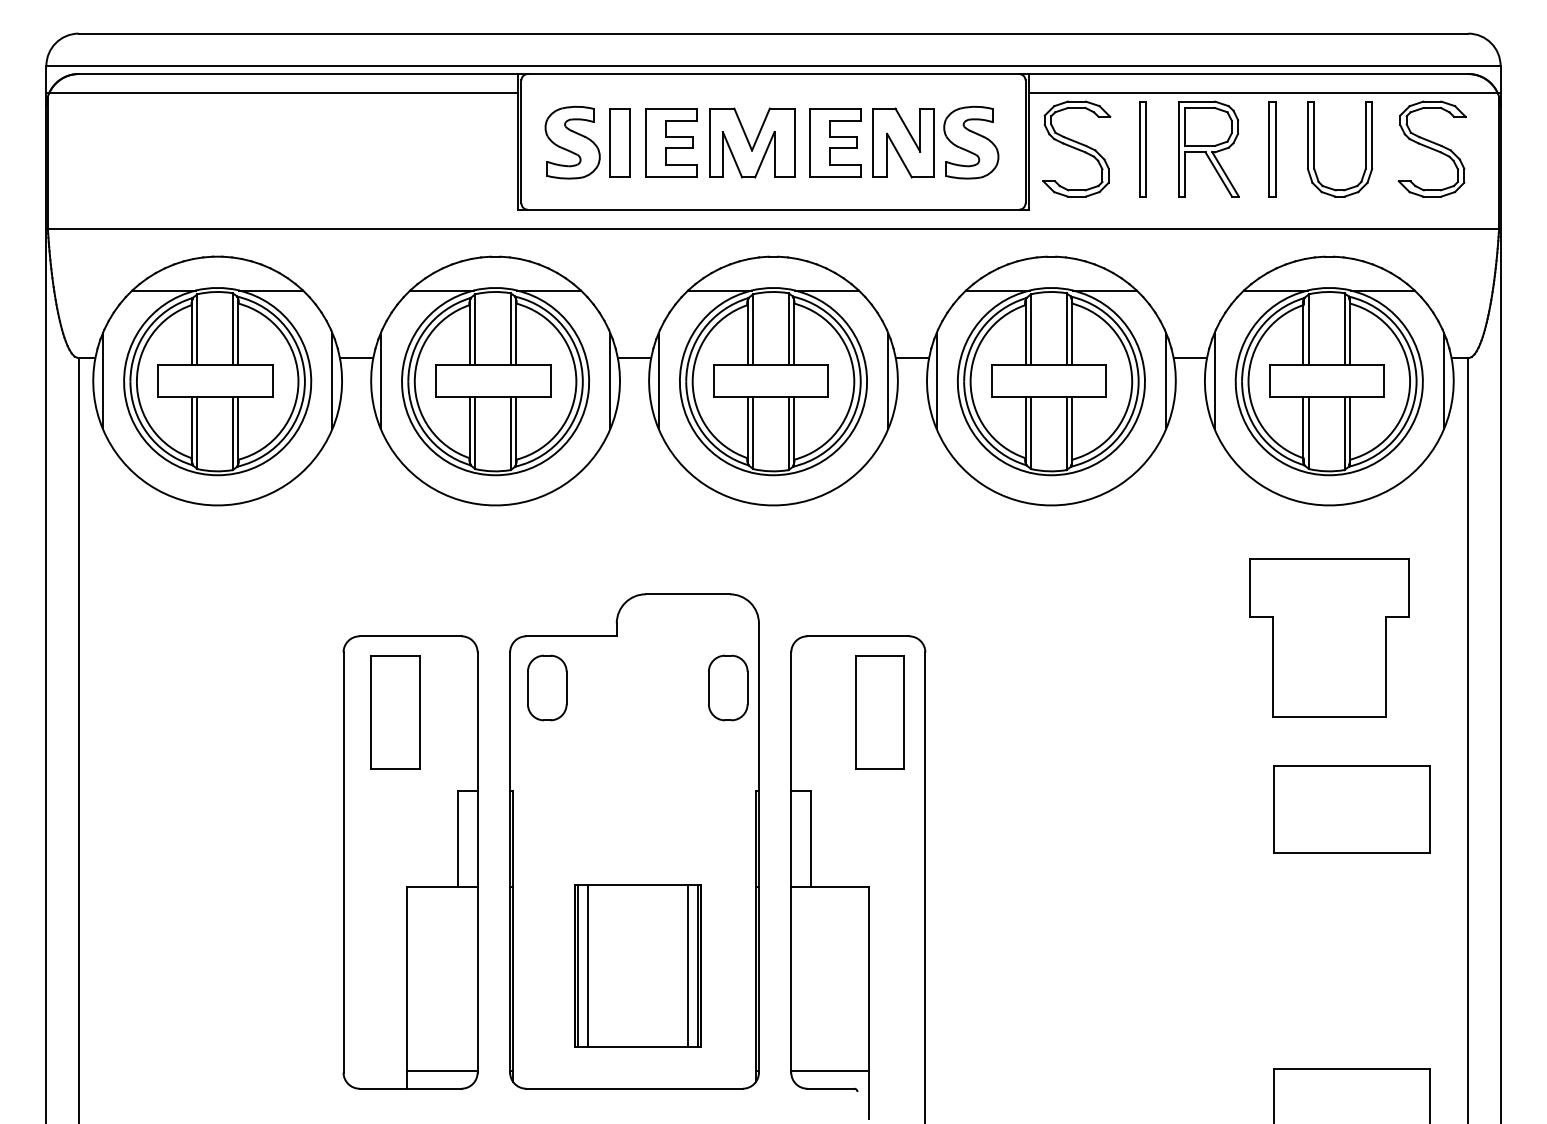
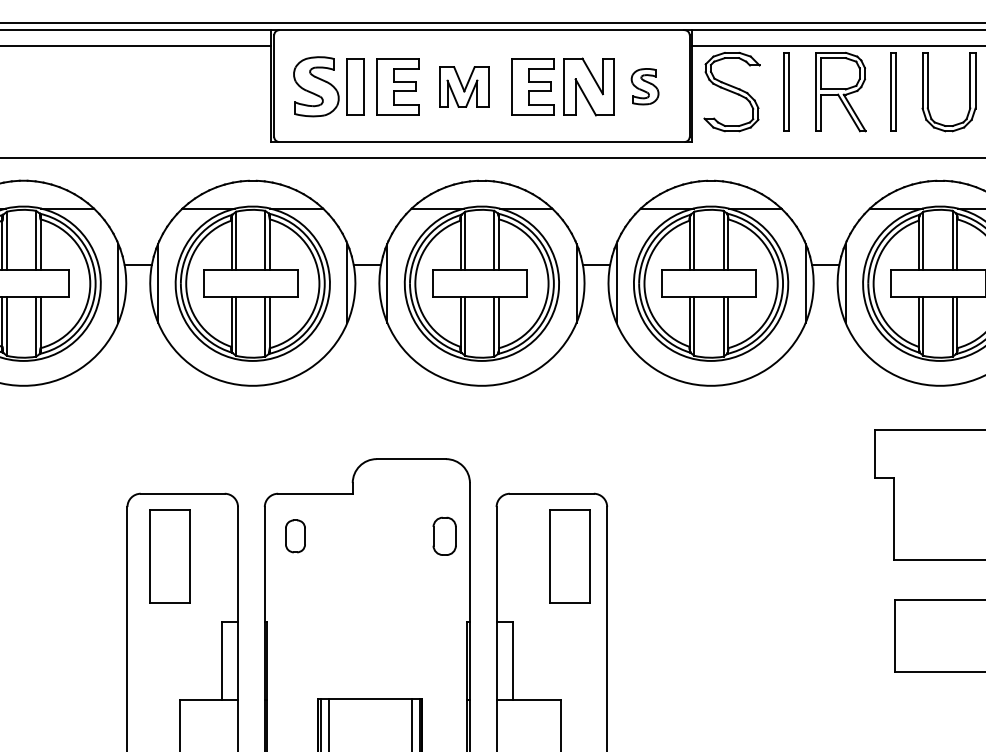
part: (752, 142) -> (464, 86), size x0.7
part: (971, 142) -> (645, 86), size x0.6
part: (547, 687) -> (295, 535), size x0.6
part: (728, 687) -> (444, 535), size x0.7

